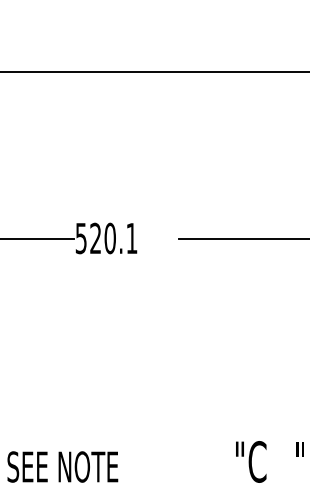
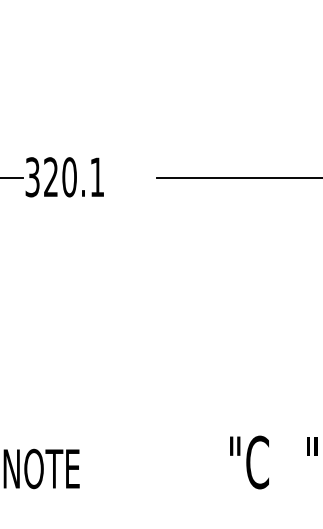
text: (81, 237) -> (32, 176), 520.1 -> 320.1

